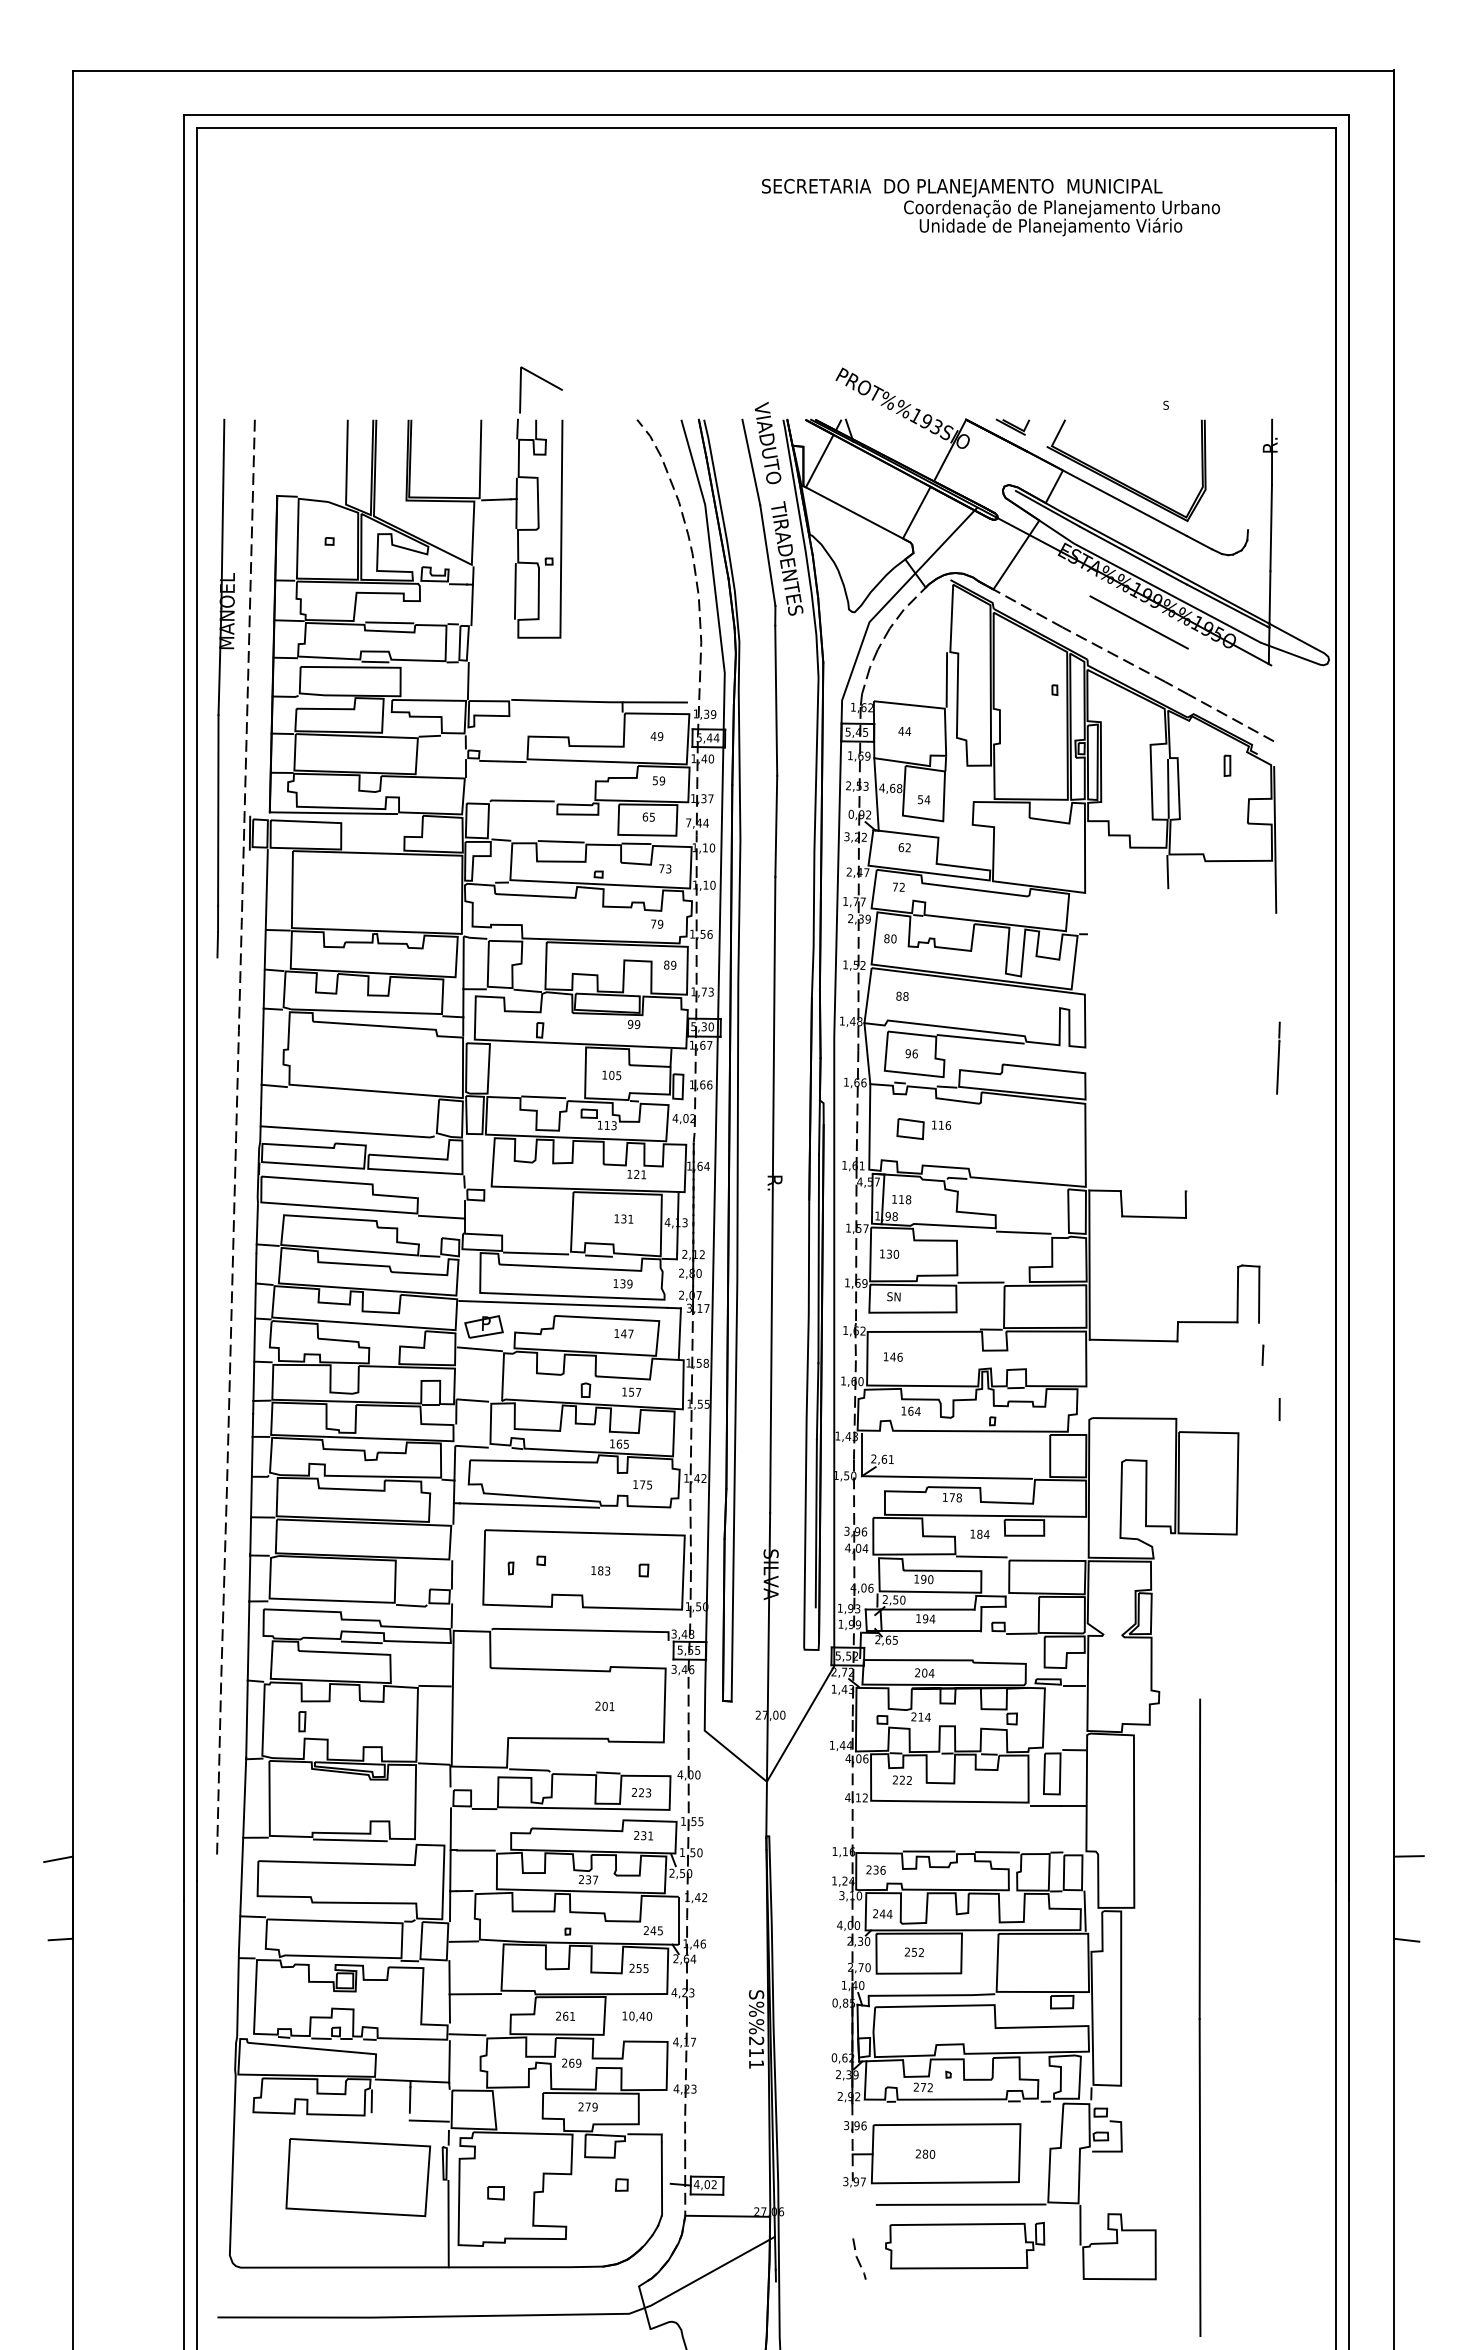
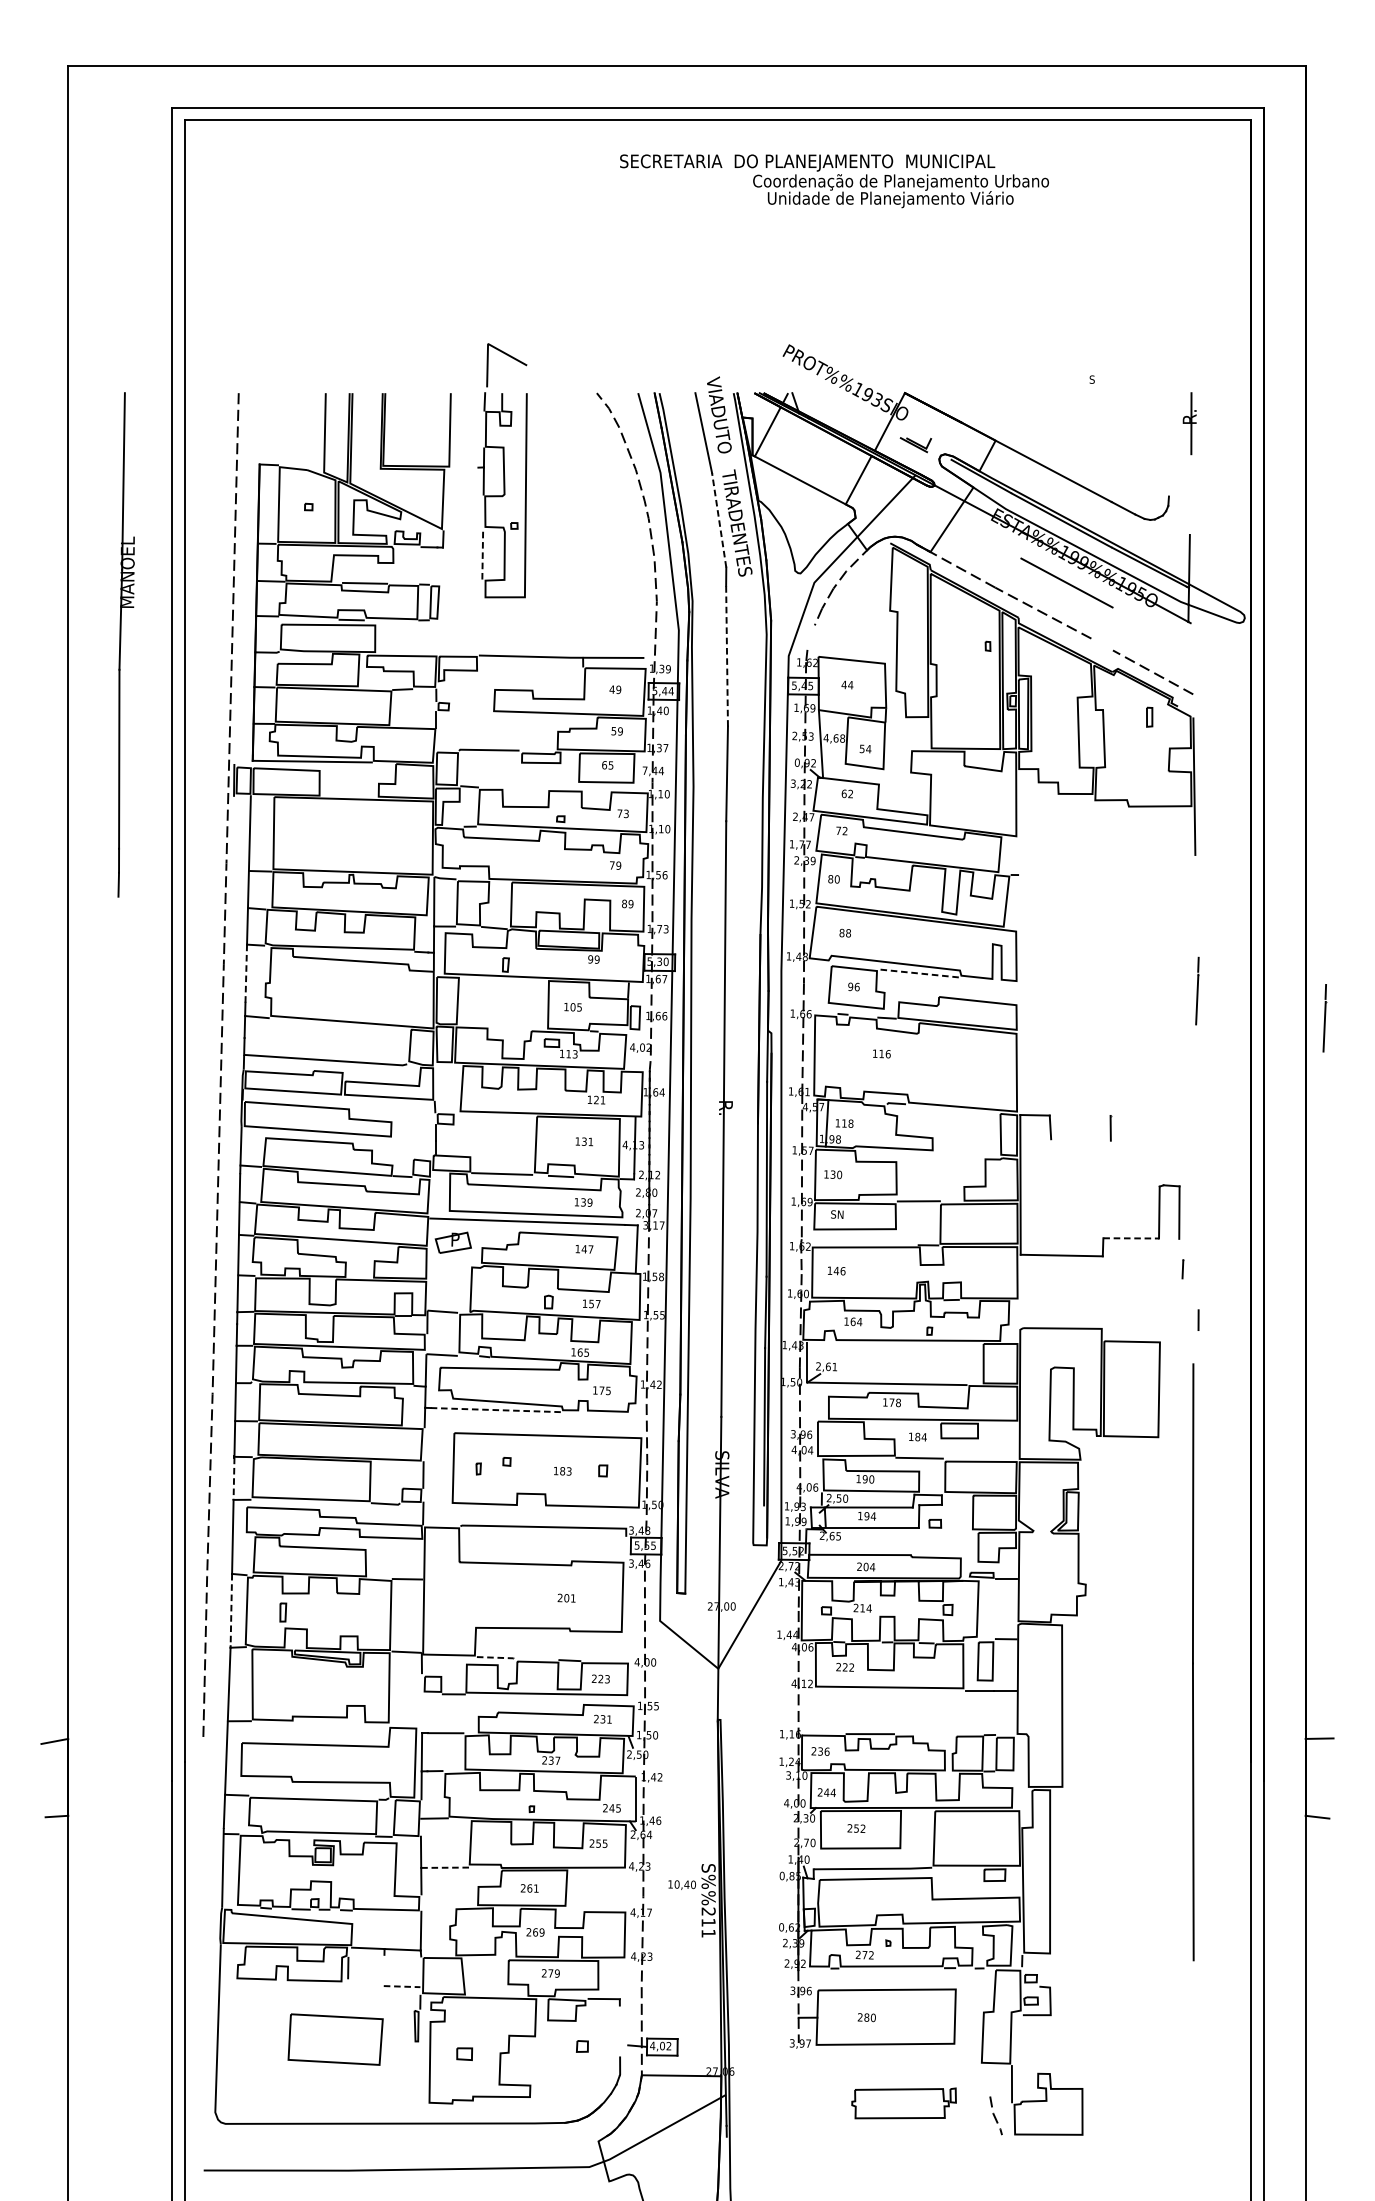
text: (990, 207) -> (834, 181), moved
part: (1012, 426) -> (915, 444), moved
part: (1119, 480) -> (1048, 450), removed
line: (496, 499) -> (465, 467), removed
line: (1270, 527) -> (1189, 494), removed
line: (767, 555) -> (718, 520), solid -> dashed
line: (515, 590) -> (482, 553), solid -> dashed
line: (471, 604) -> (441, 566), removed
line: (946, 679) -> (886, 636), removed
line: (467, 680) -> (437, 637), removed
line: (865, 680) -> (810, 637), removed
line: (1176, 687) -> (1101, 643), removed
part: (225, 688) -> (126, 644), moved
line: (776, 700) -> (727, 656), solid -> dashed
line: (502, 761) -> (470, 713), removed
line: (1168, 788) -> (1094, 738), removed
line: (560, 841) -> (524, 788), removed
line: (636, 843) -> (596, 790), removed
line: (1167, 872) -> (1093, 817), removed
line: (262, 1039) -> (245, 973), solid -> dashed
line: (980, 1039) -> (918, 973), solid -> dashed
line: (867, 1053) -> (812, 986), removed
line: (1414, 1086) -> (1324, 1017), added
line: (543, 1097) -> (509, 1027), removed
part: (910, 1129) -> (852, 1057), removed
line: (442, 1216) -> (414, 1139), removed
line: (1154, 1216) -> (1081, 1139), removed
line: (1023, 1232) -> (958, 1154), removed
line: (1207, 1322) -> (1130, 1238), solid -> dashed
line: (479, 1349) -> (449, 1263), removed
line: (529, 1505) -> (495, 1410), solid -> dashed
line: (249, 1578) -> (233, 1478), solid -> dashed
line: (1021, 1633) -> (956, 1529), removed
line: (361, 1642) -> (338, 1538), removed
line: (246, 1719) -> (230, 1610), solid -> dashed
line: (530, 1769) -> (496, 1657), solid -> dashed
line: (450, 1829) -> (421, 1713), removed
line: (349, 1840) -> (327, 1723), removed
line: (997, 1852) -> (934, 1735), removed
line: (1084, 1910) -> (1015, 1789), removed
line: (475, 1994) -> (445, 1868), solid -> dashed
text: (637, 2016) -> (682, 1884), moved
line: (1199, 2017) -> (1192, 1661), moved
line: (467, 2034) -> (437, 1905), removed
line: (409, 2099) -> (383, 1966), removed
line: (429, 2121) -> (402, 1986), solid -> dashed
line: (661, 2168) -> (619, 2031), removed
part: (358, 2177) -> (335, 2039), size x0.7
line: (960, 2204) -> (899, 2064), removed
line: (448, 2223) -> (420, 2082), removed
part: (965, 2245) -> (904, 2103), size x0.7
part: (859, 2258) -> (996, 2115), moved

